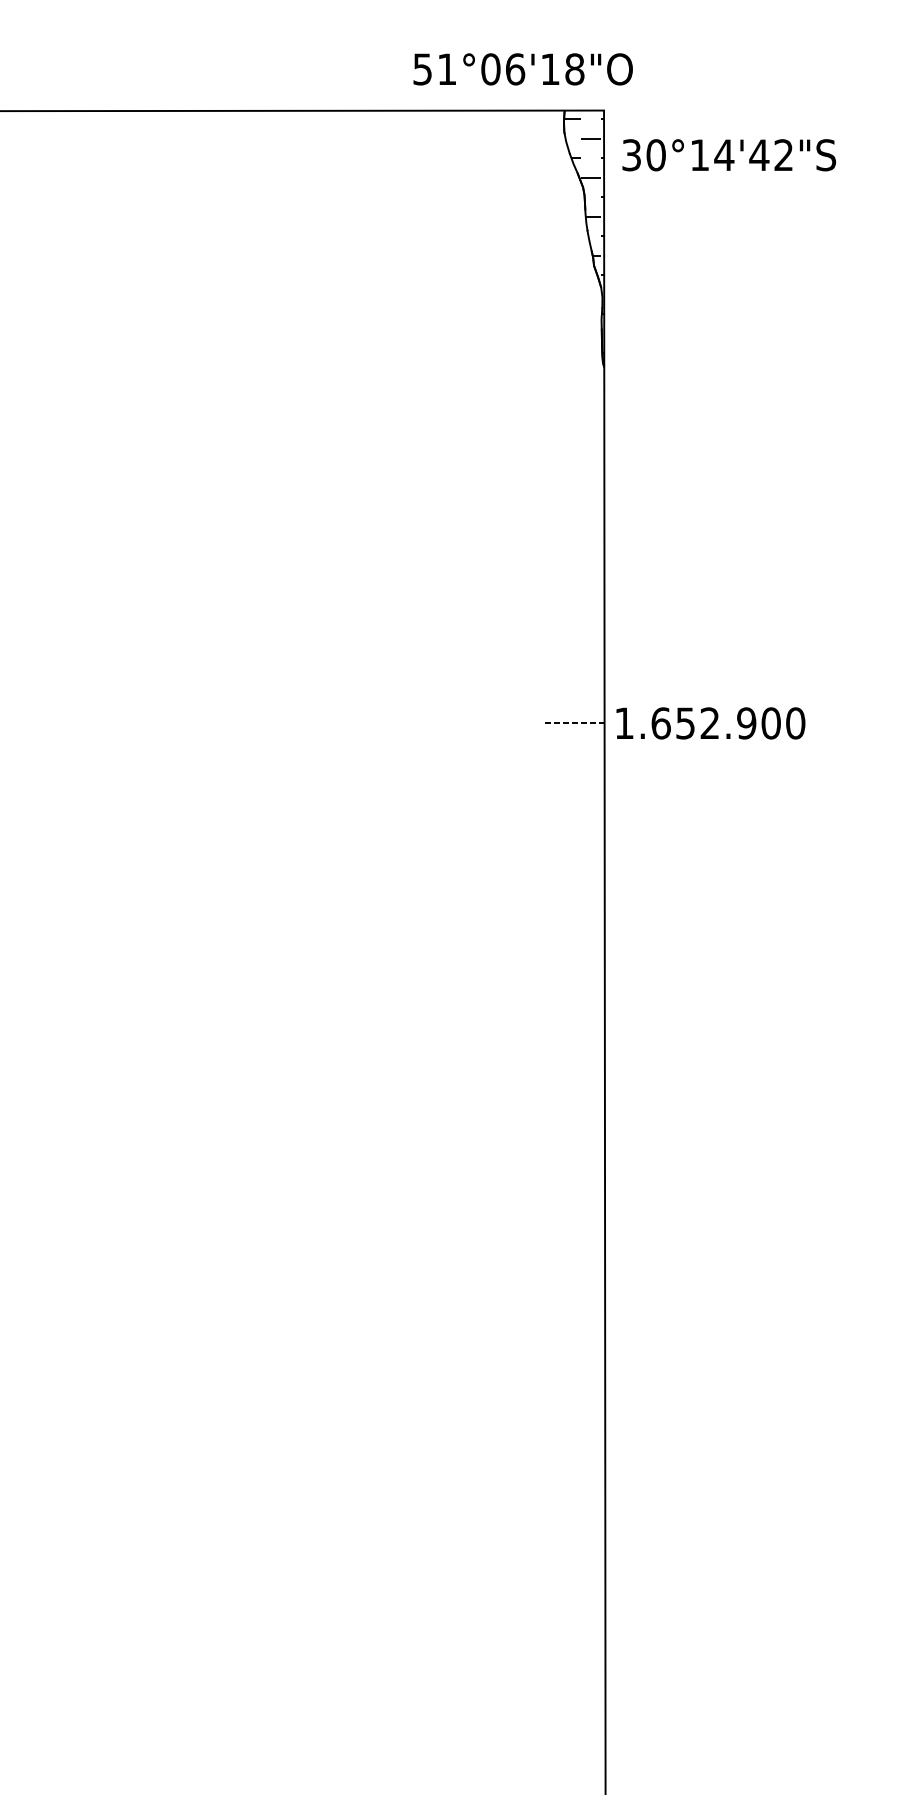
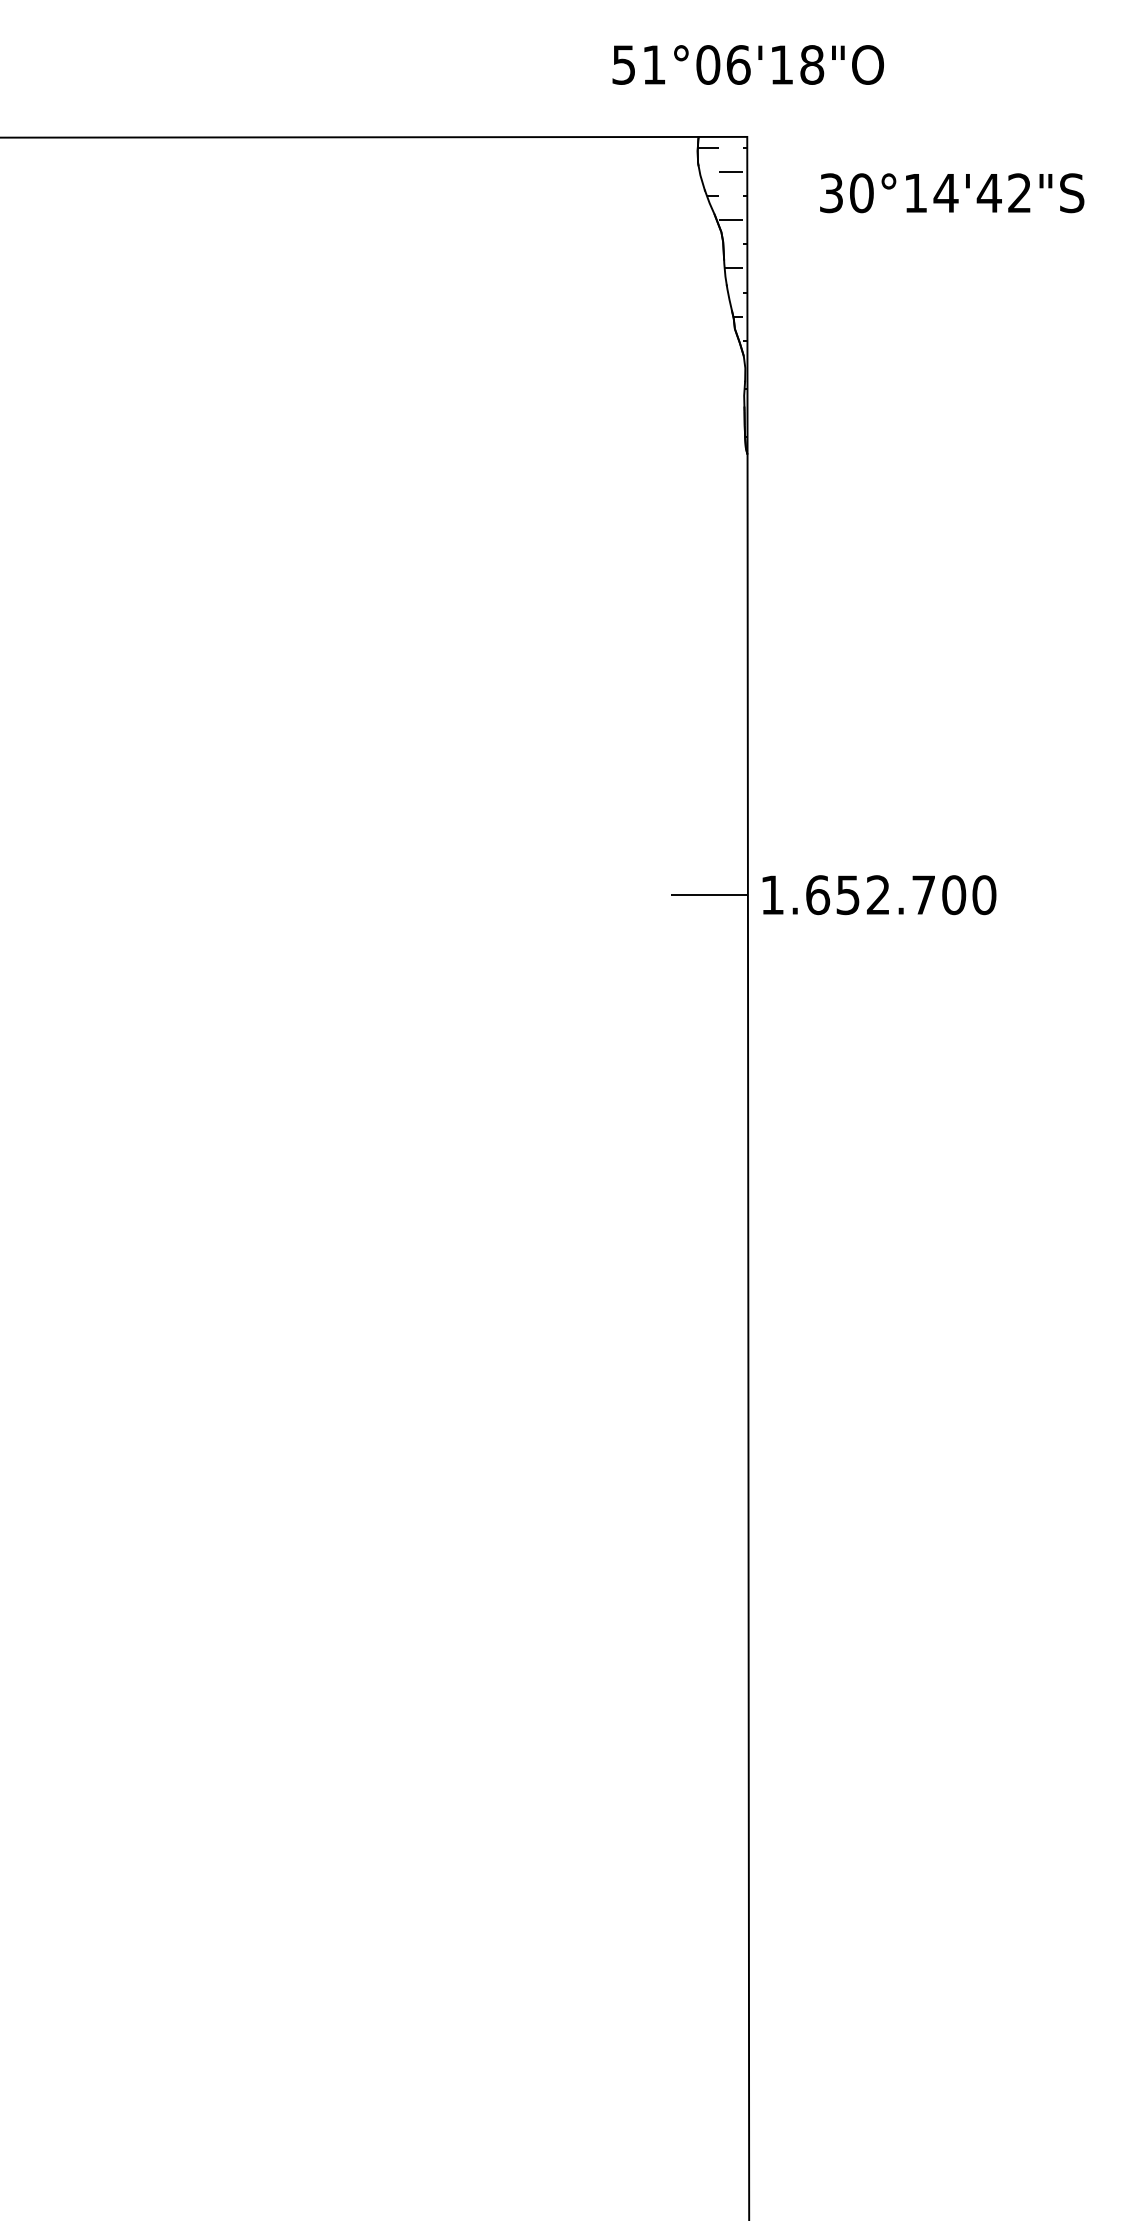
text: (522, 68) -> (747, 64), moved
text: (729, 155) -> (952, 193), moved
line: (573, 723) -> (709, 895), dashed -> solid
text: (746, 723) -> (923, 895), 1.652.900 -> 1.652.700

